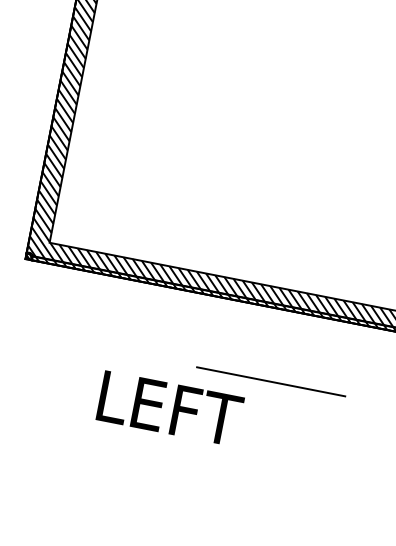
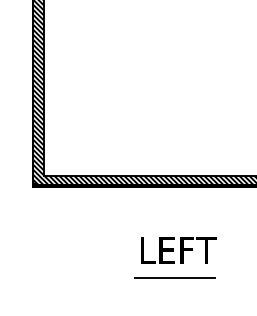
line: (270, 380) -> (174, 277), moved
text: (170, 408) -> (178, 250), moved

